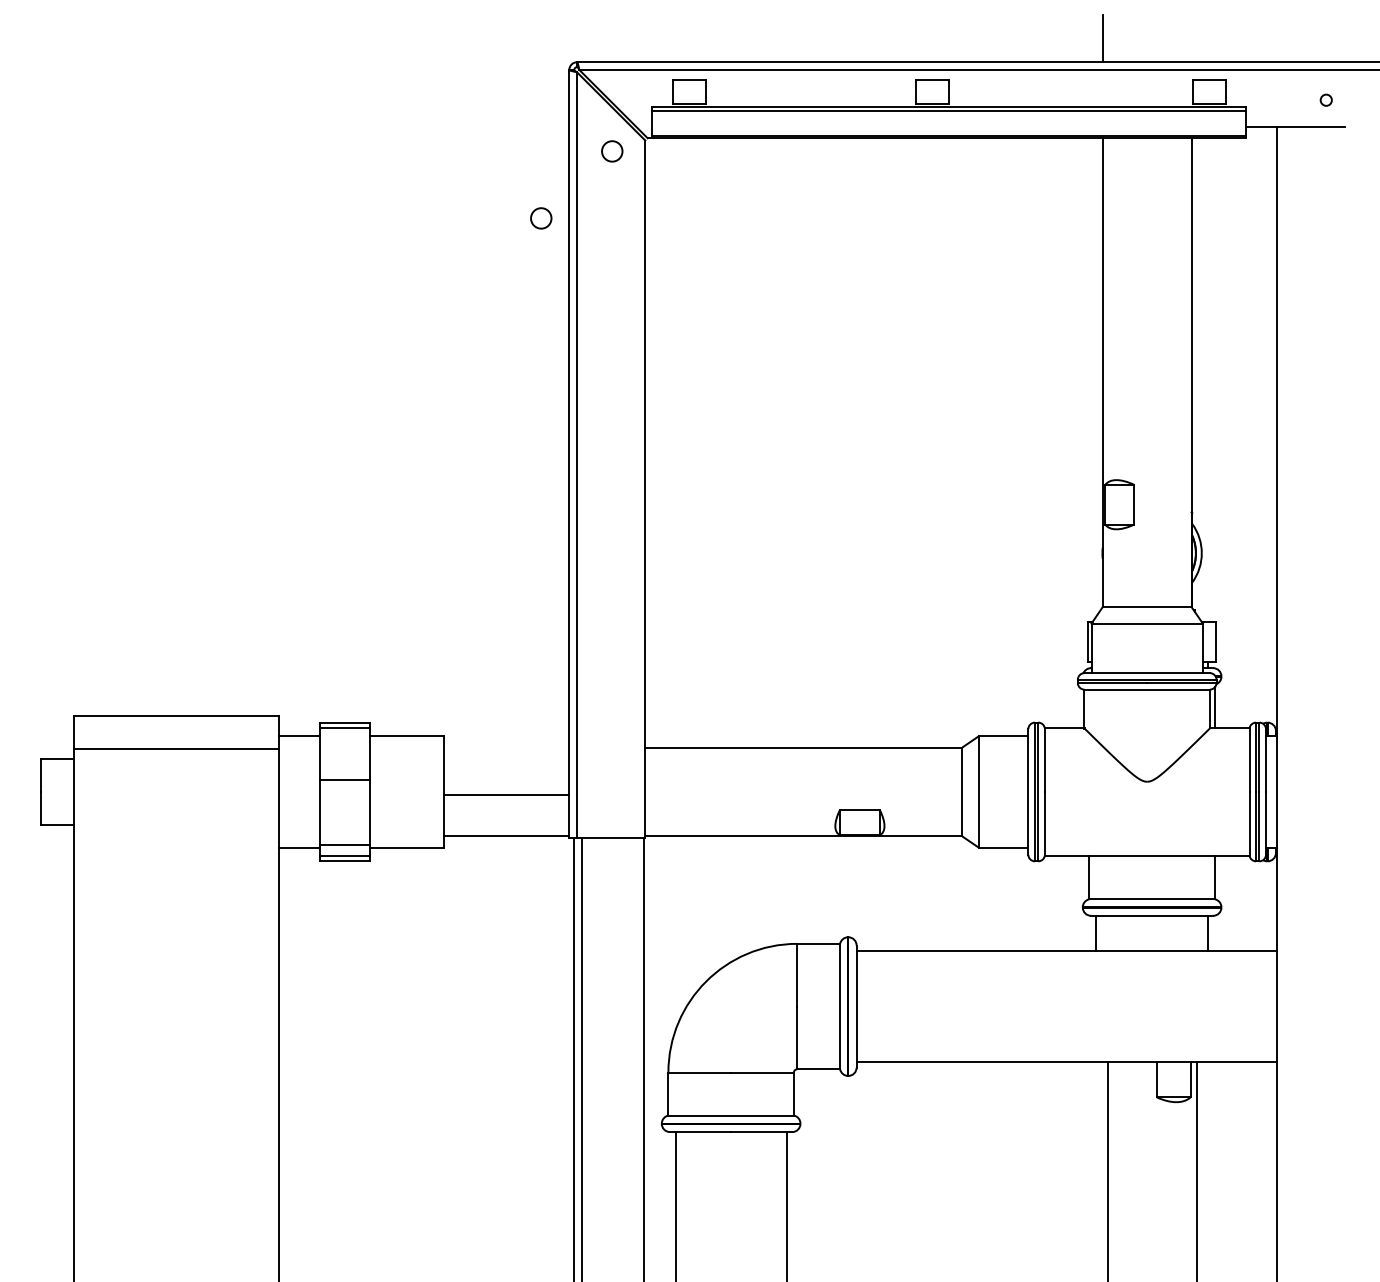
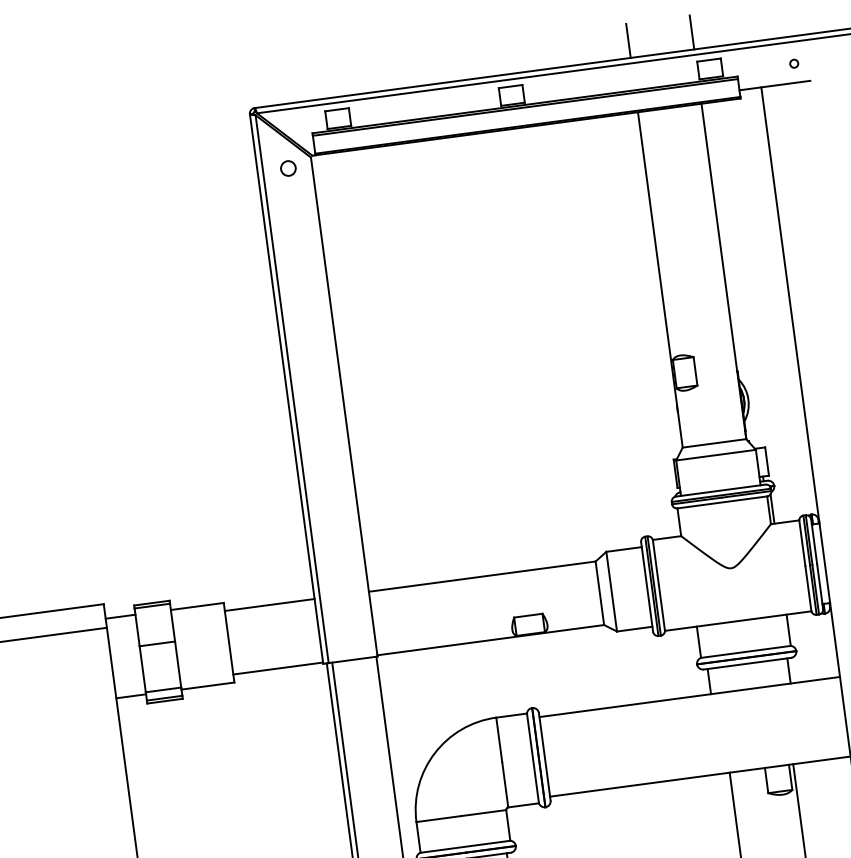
line: (1191, 38) -> (691, 32), added
circle: (541, 218) -> (244, 223), removed
line: (506, 794) -> (269, 604), moved

